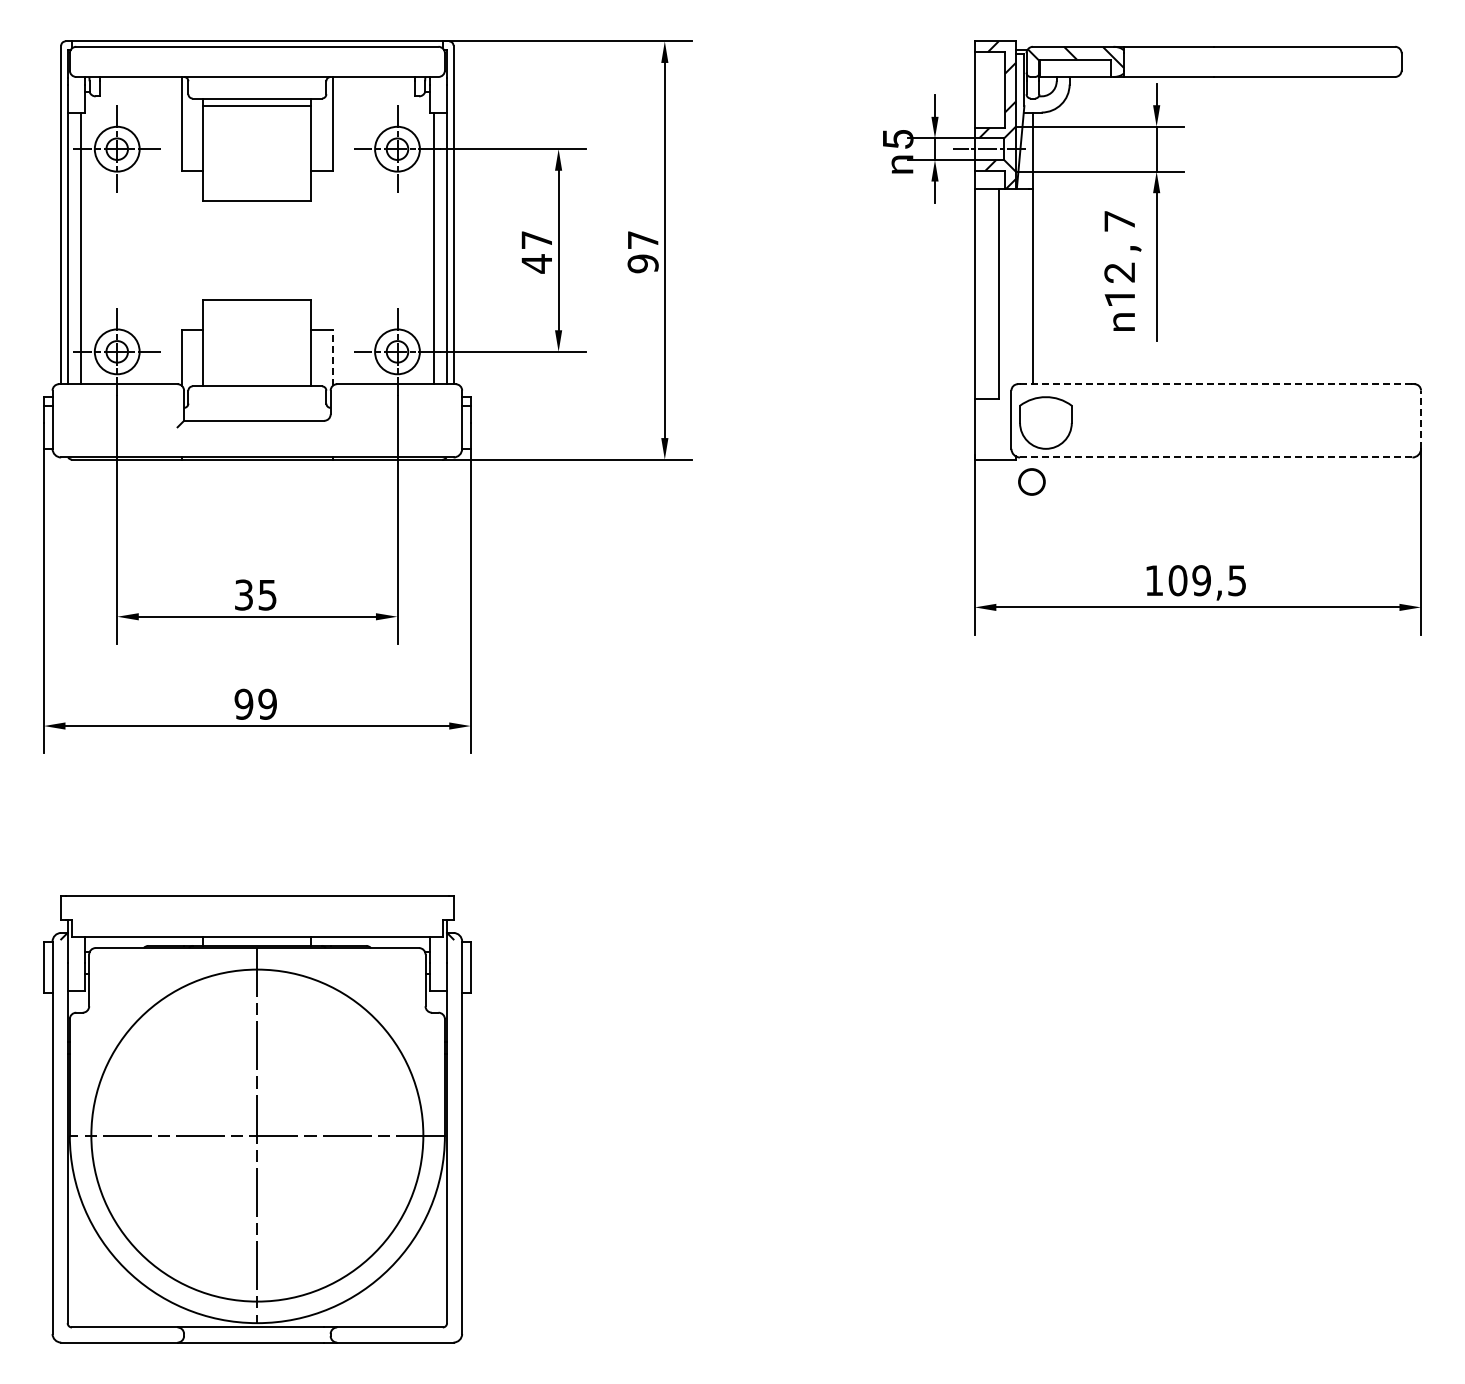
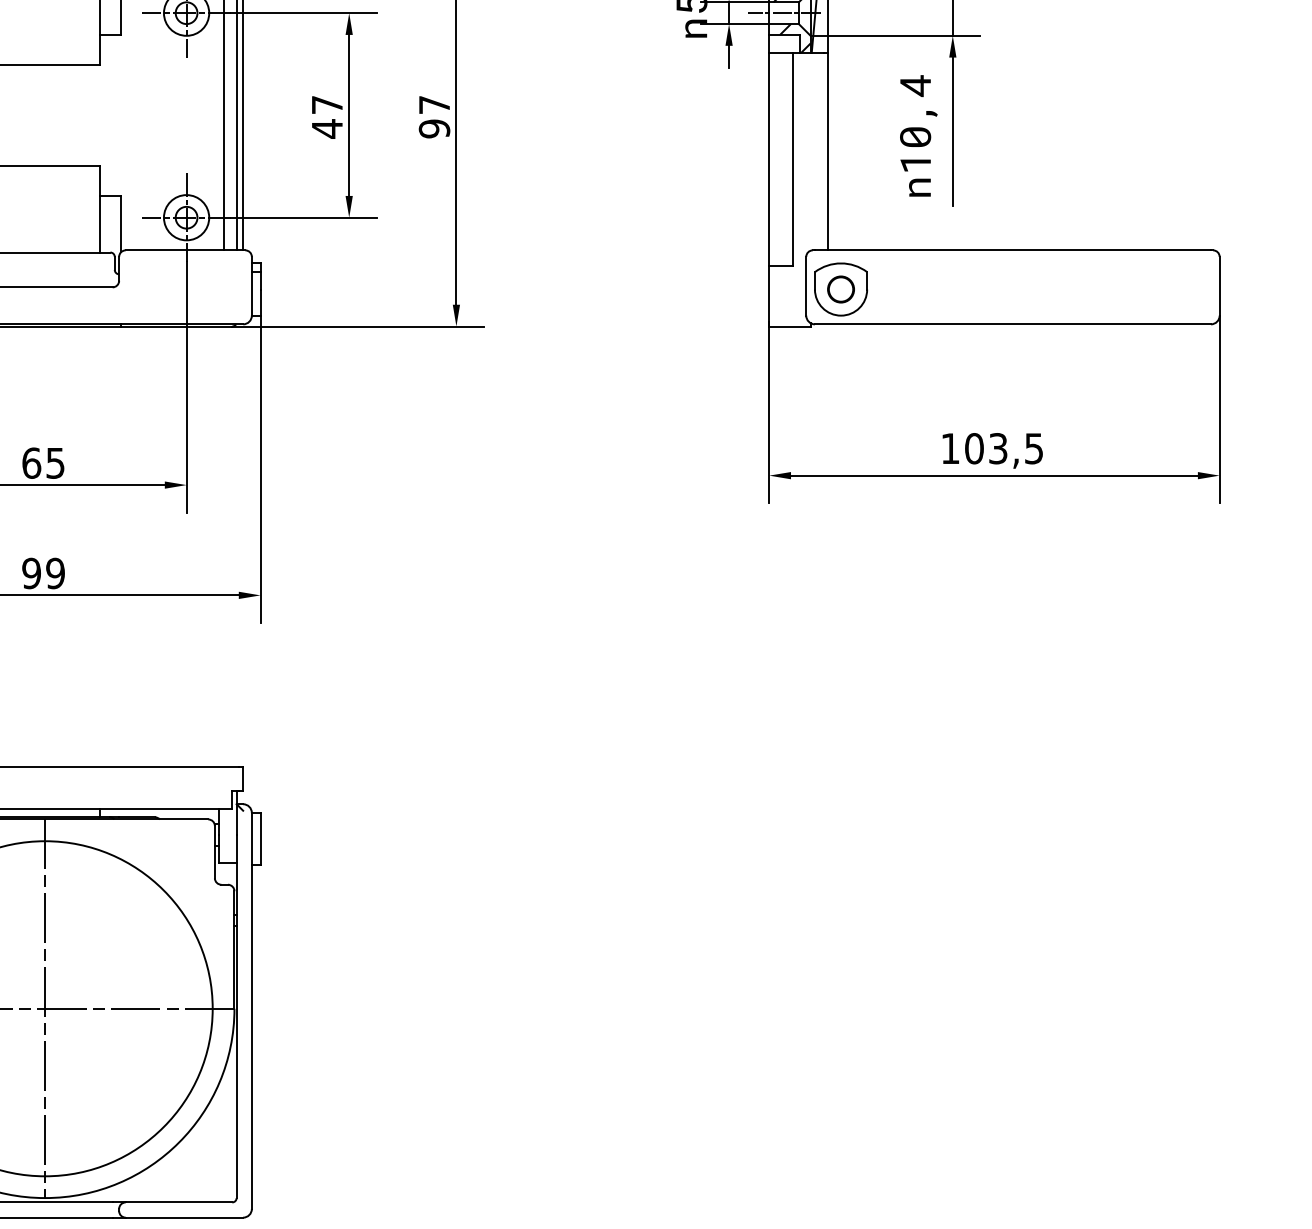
text: (1119, 246) -> (915, 111), 12,7 -> 10,4
line: (332, 358) -> (121, 224), dashed -> solid
line: (1215, 384) -> (1012, 250), dashed -> solid
line: (1421, 419) -> (1220, 286), dashed -> solid
line: (1216, 457) -> (1013, 324), dashed -> solid
circle: (1031, 481) -> (840, 289), moved
text: (1201, 580) -> (998, 448), 109,5 -> 103,5
text: (243, 594) -> (31, 462), 35 -> 65

